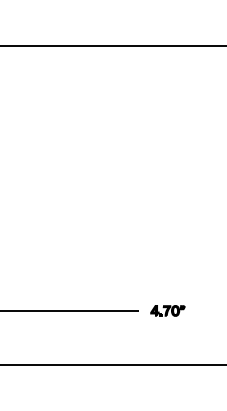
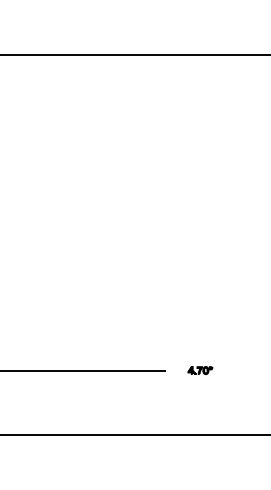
part: (168, 310) -> (200, 370), size x0.6

